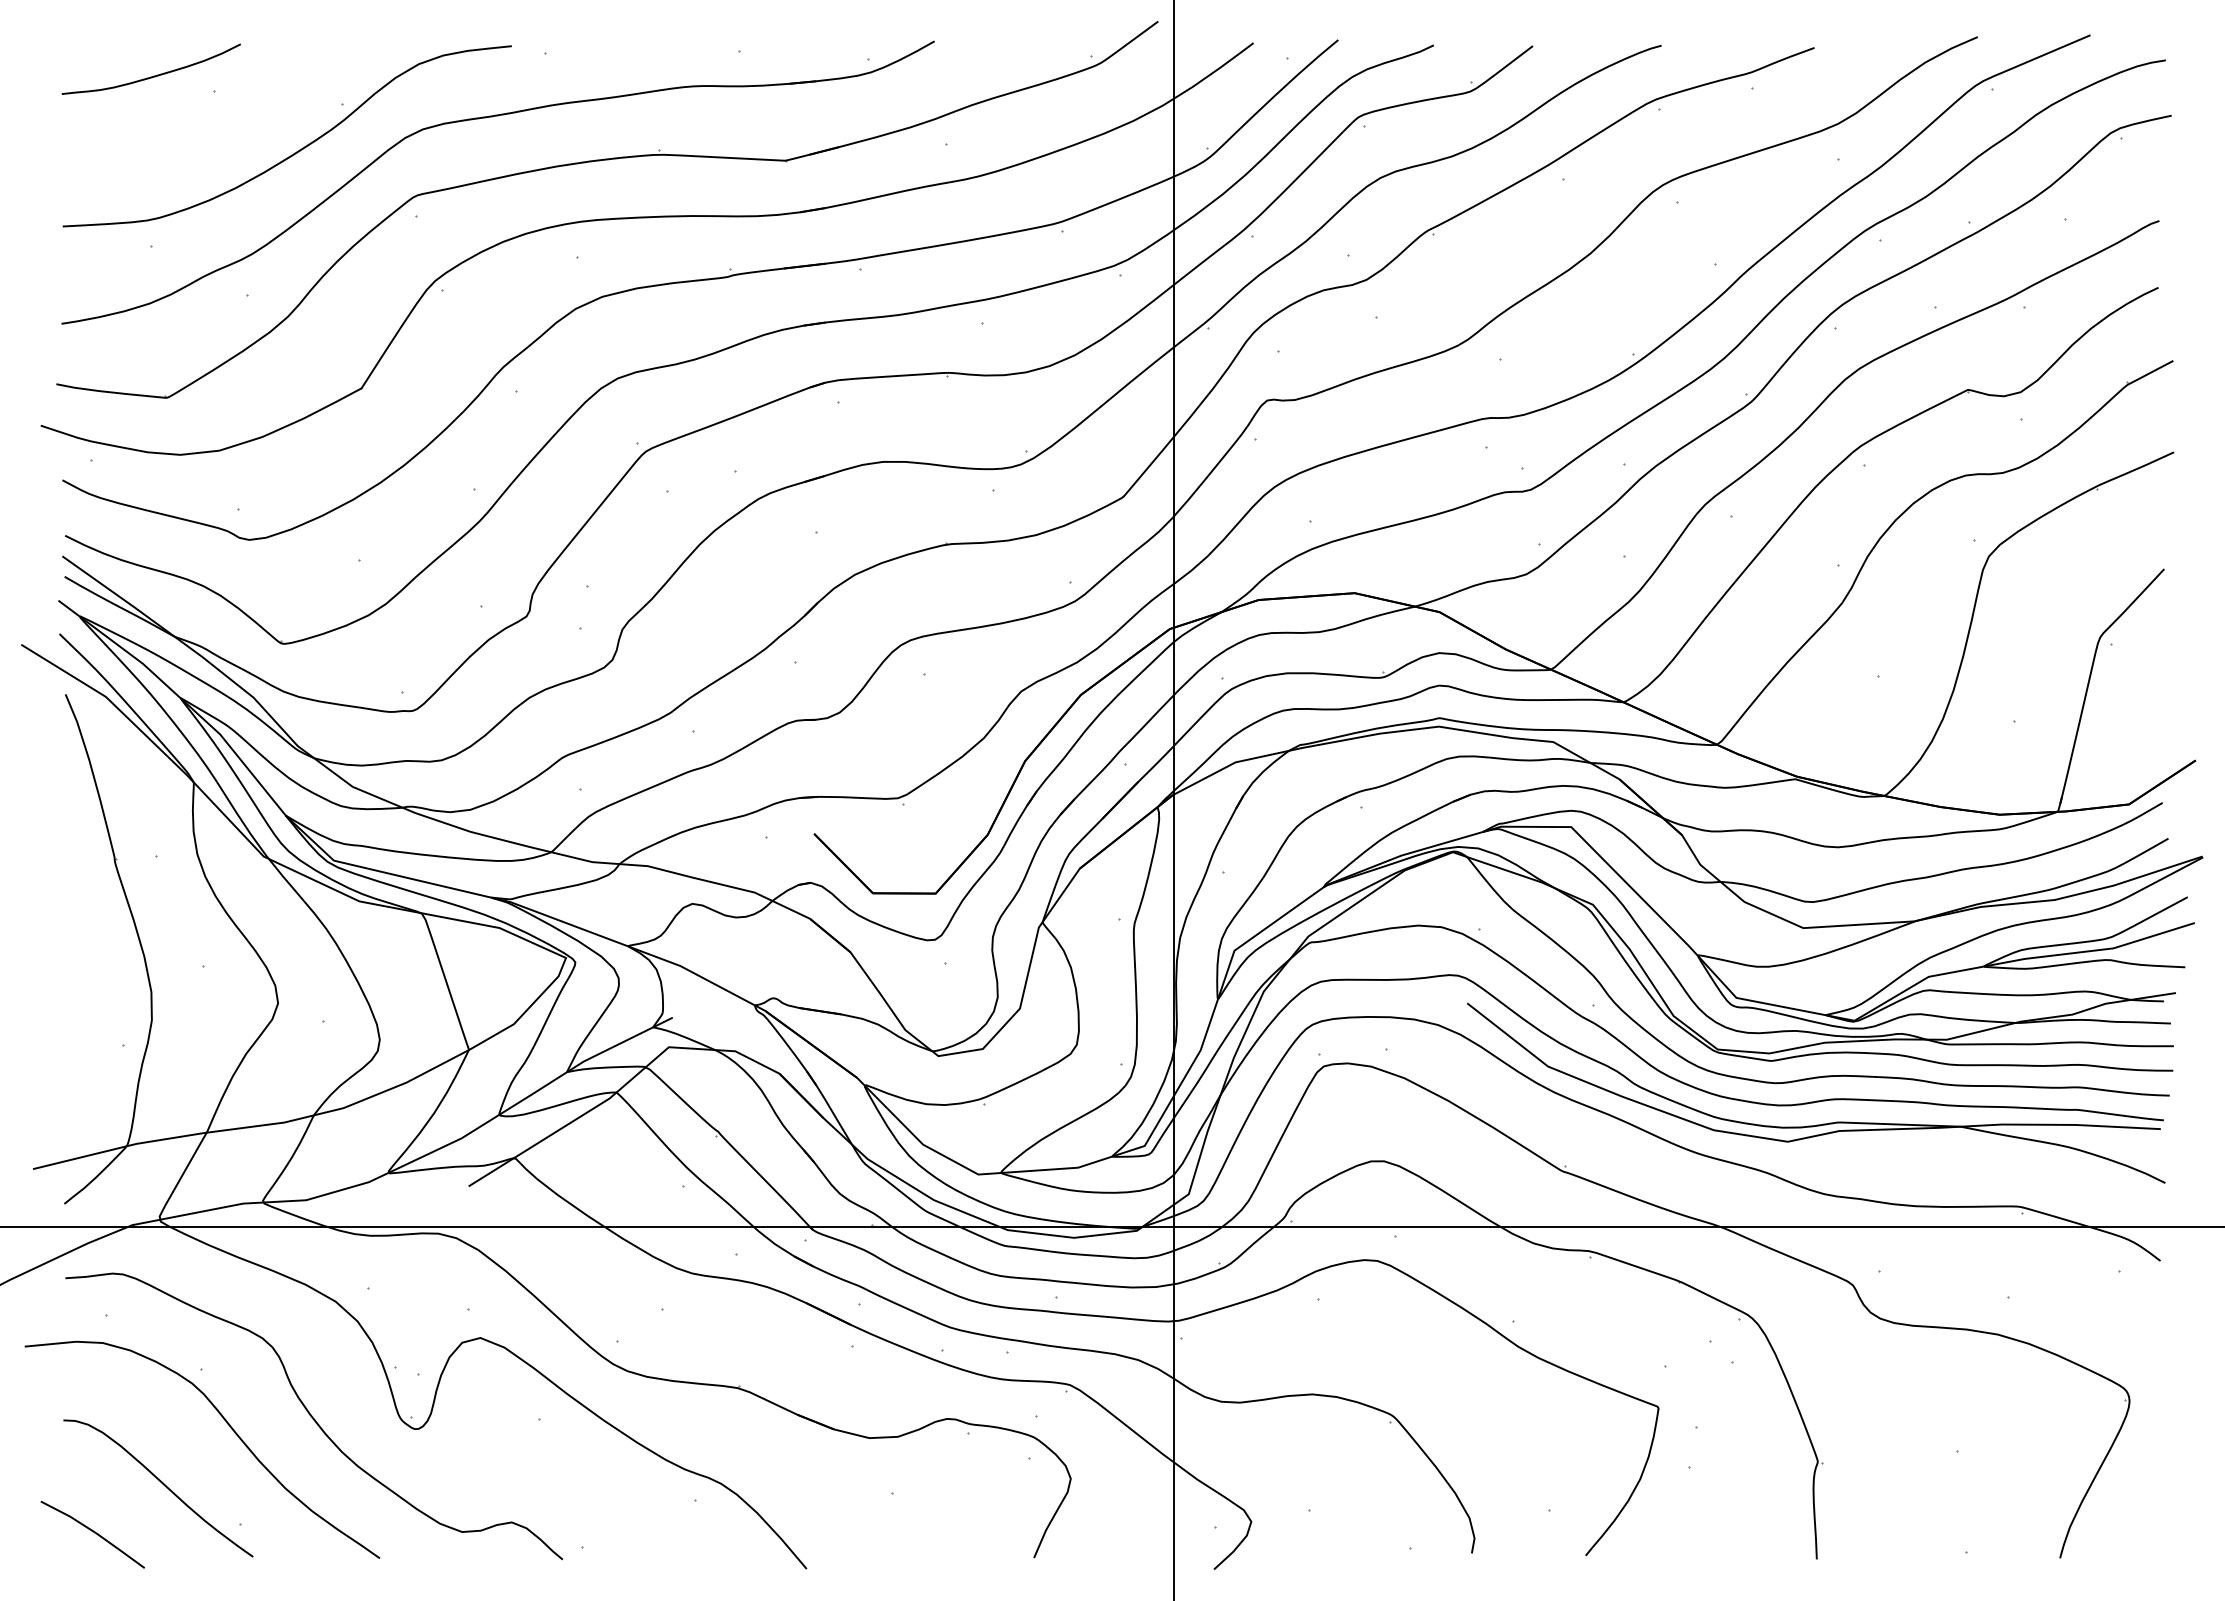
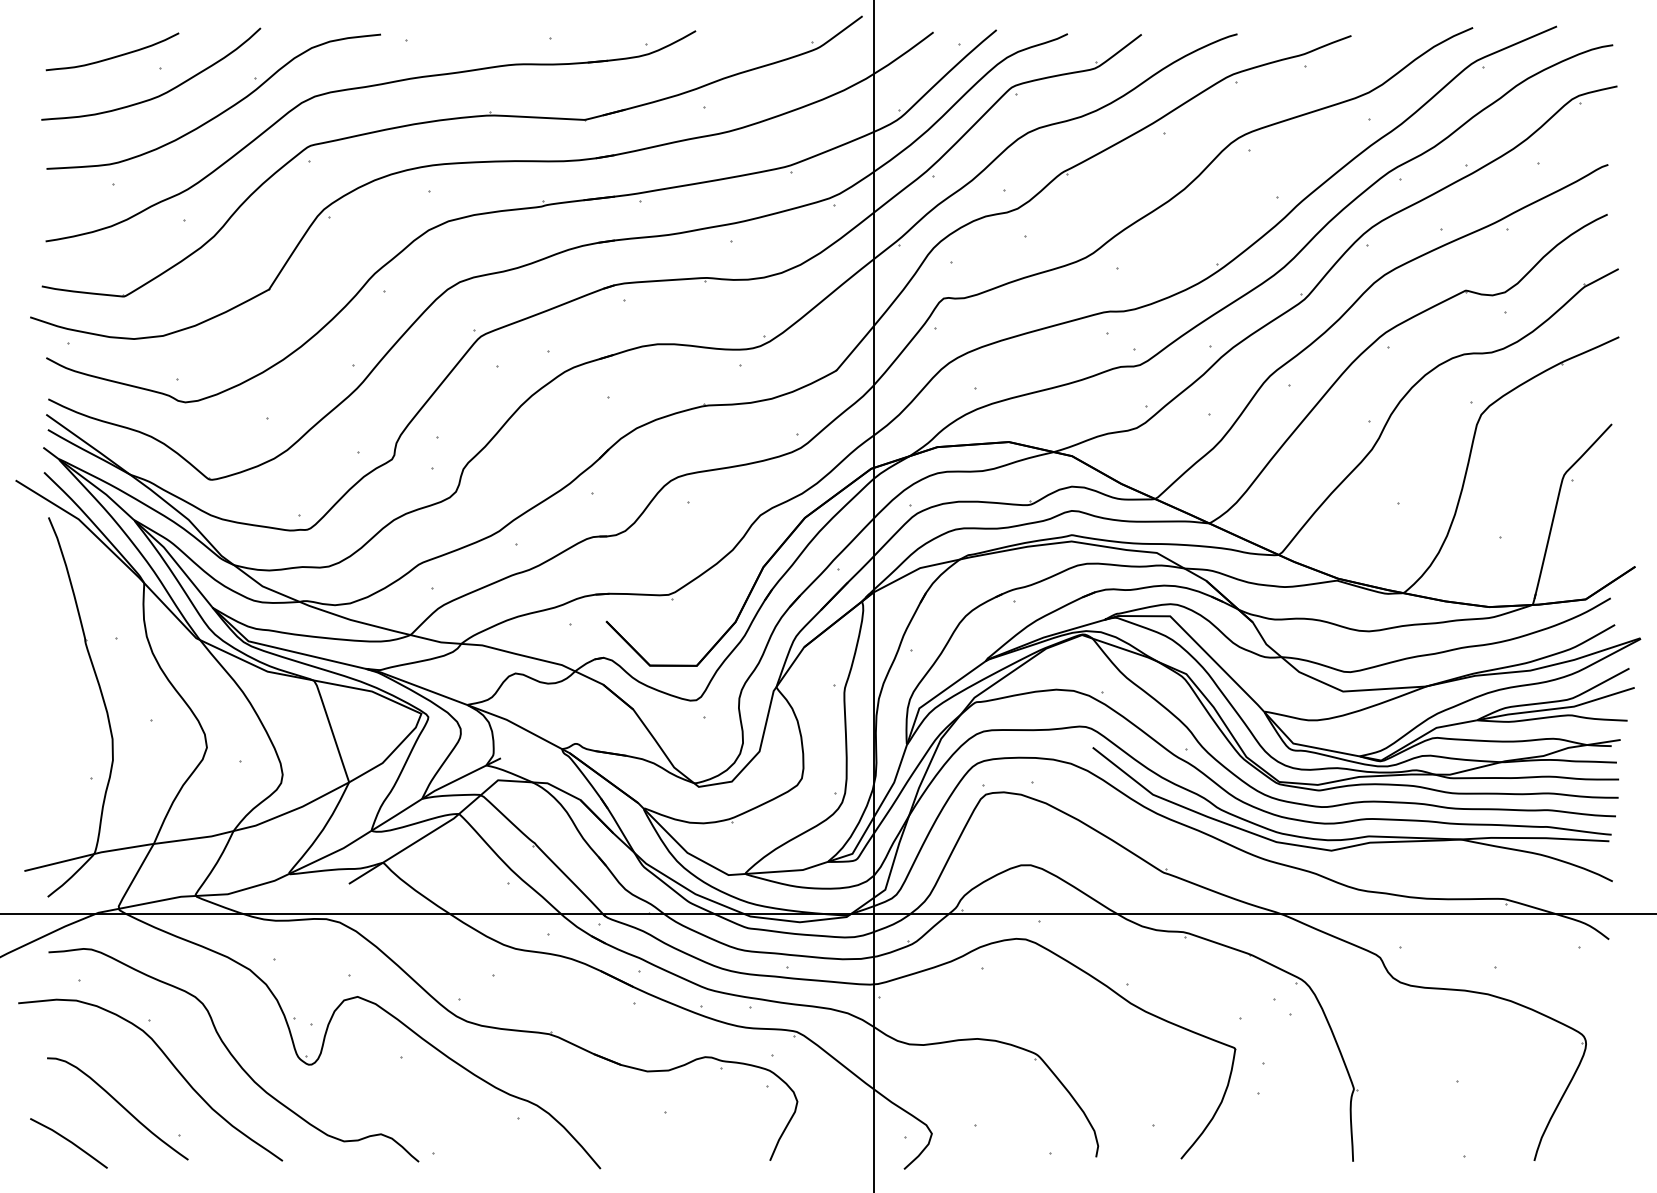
curve: (216, 126) -> (161, 94), added

